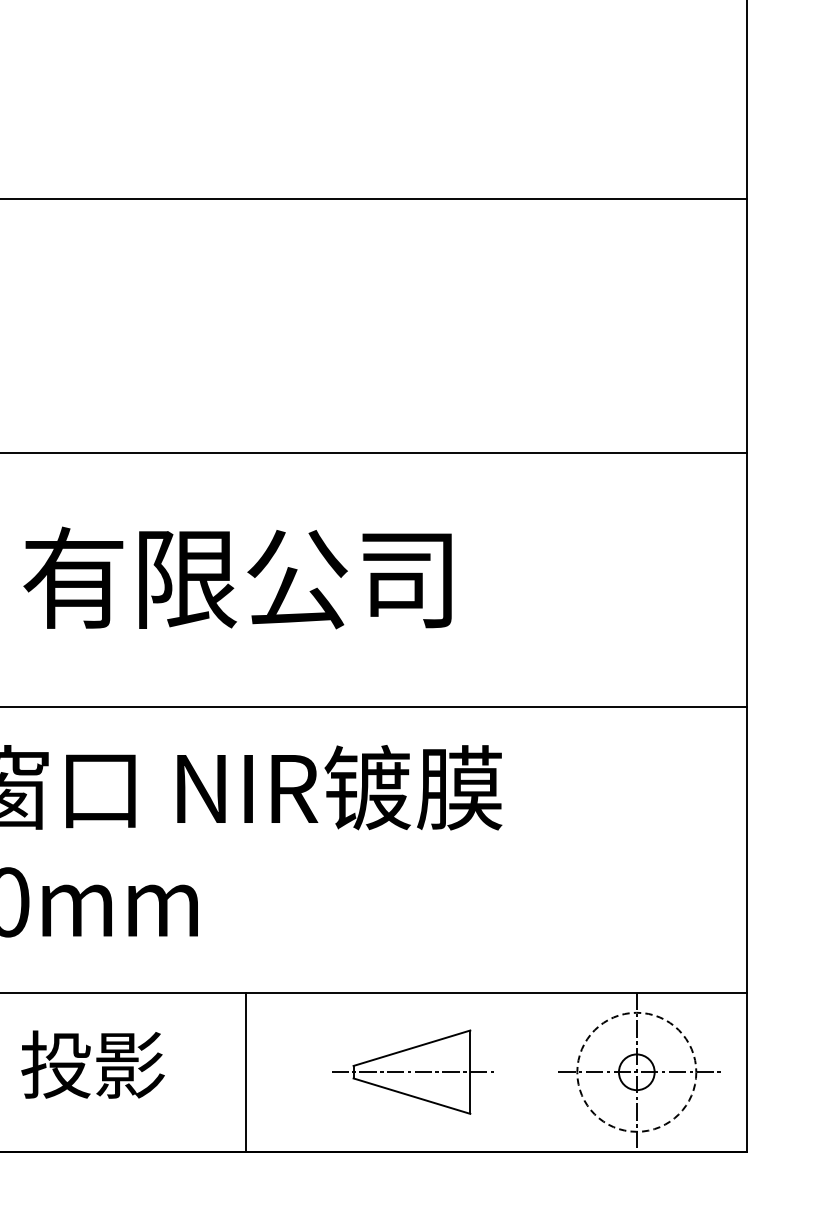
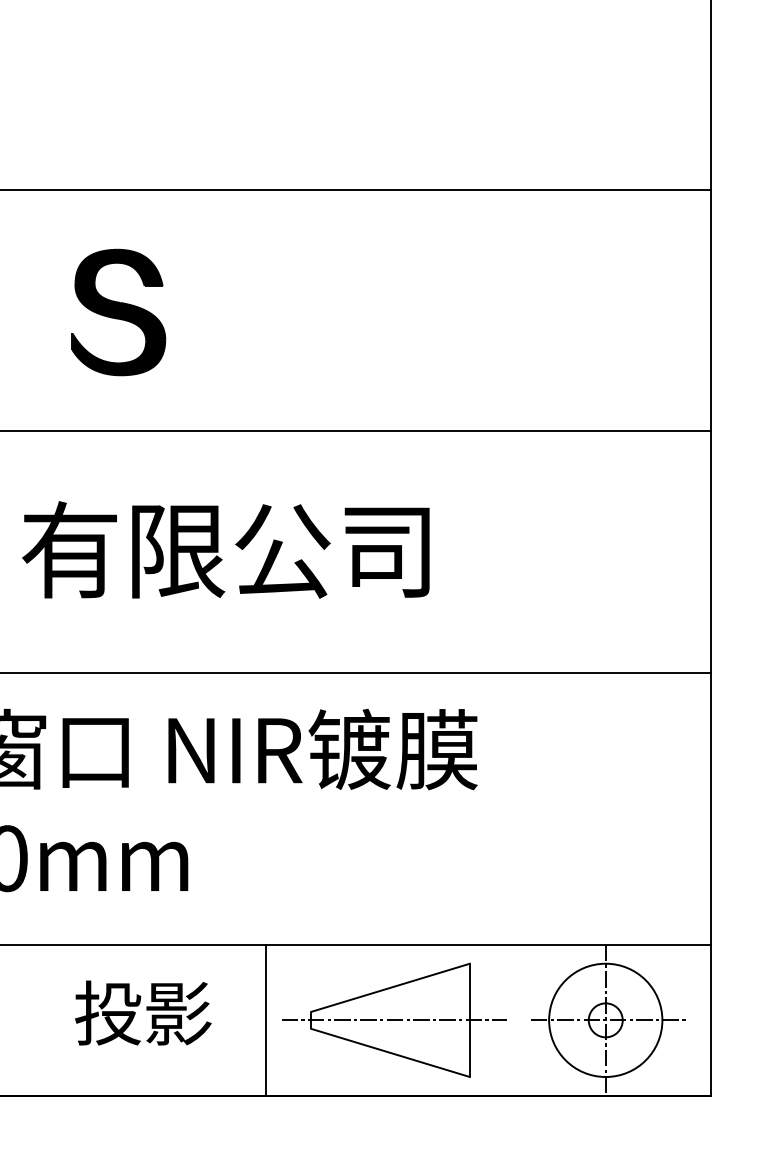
part: (124, 328) -> (118, 312), added
text: (93, 1064) -> (143, 1012), moved
part: (414, 1071) -> (394, 1019), size x1.43
line: (245, 1072) -> (265, 1020), moved
circle: (636, 1072) -> (605, 1020), dashed -> solid

